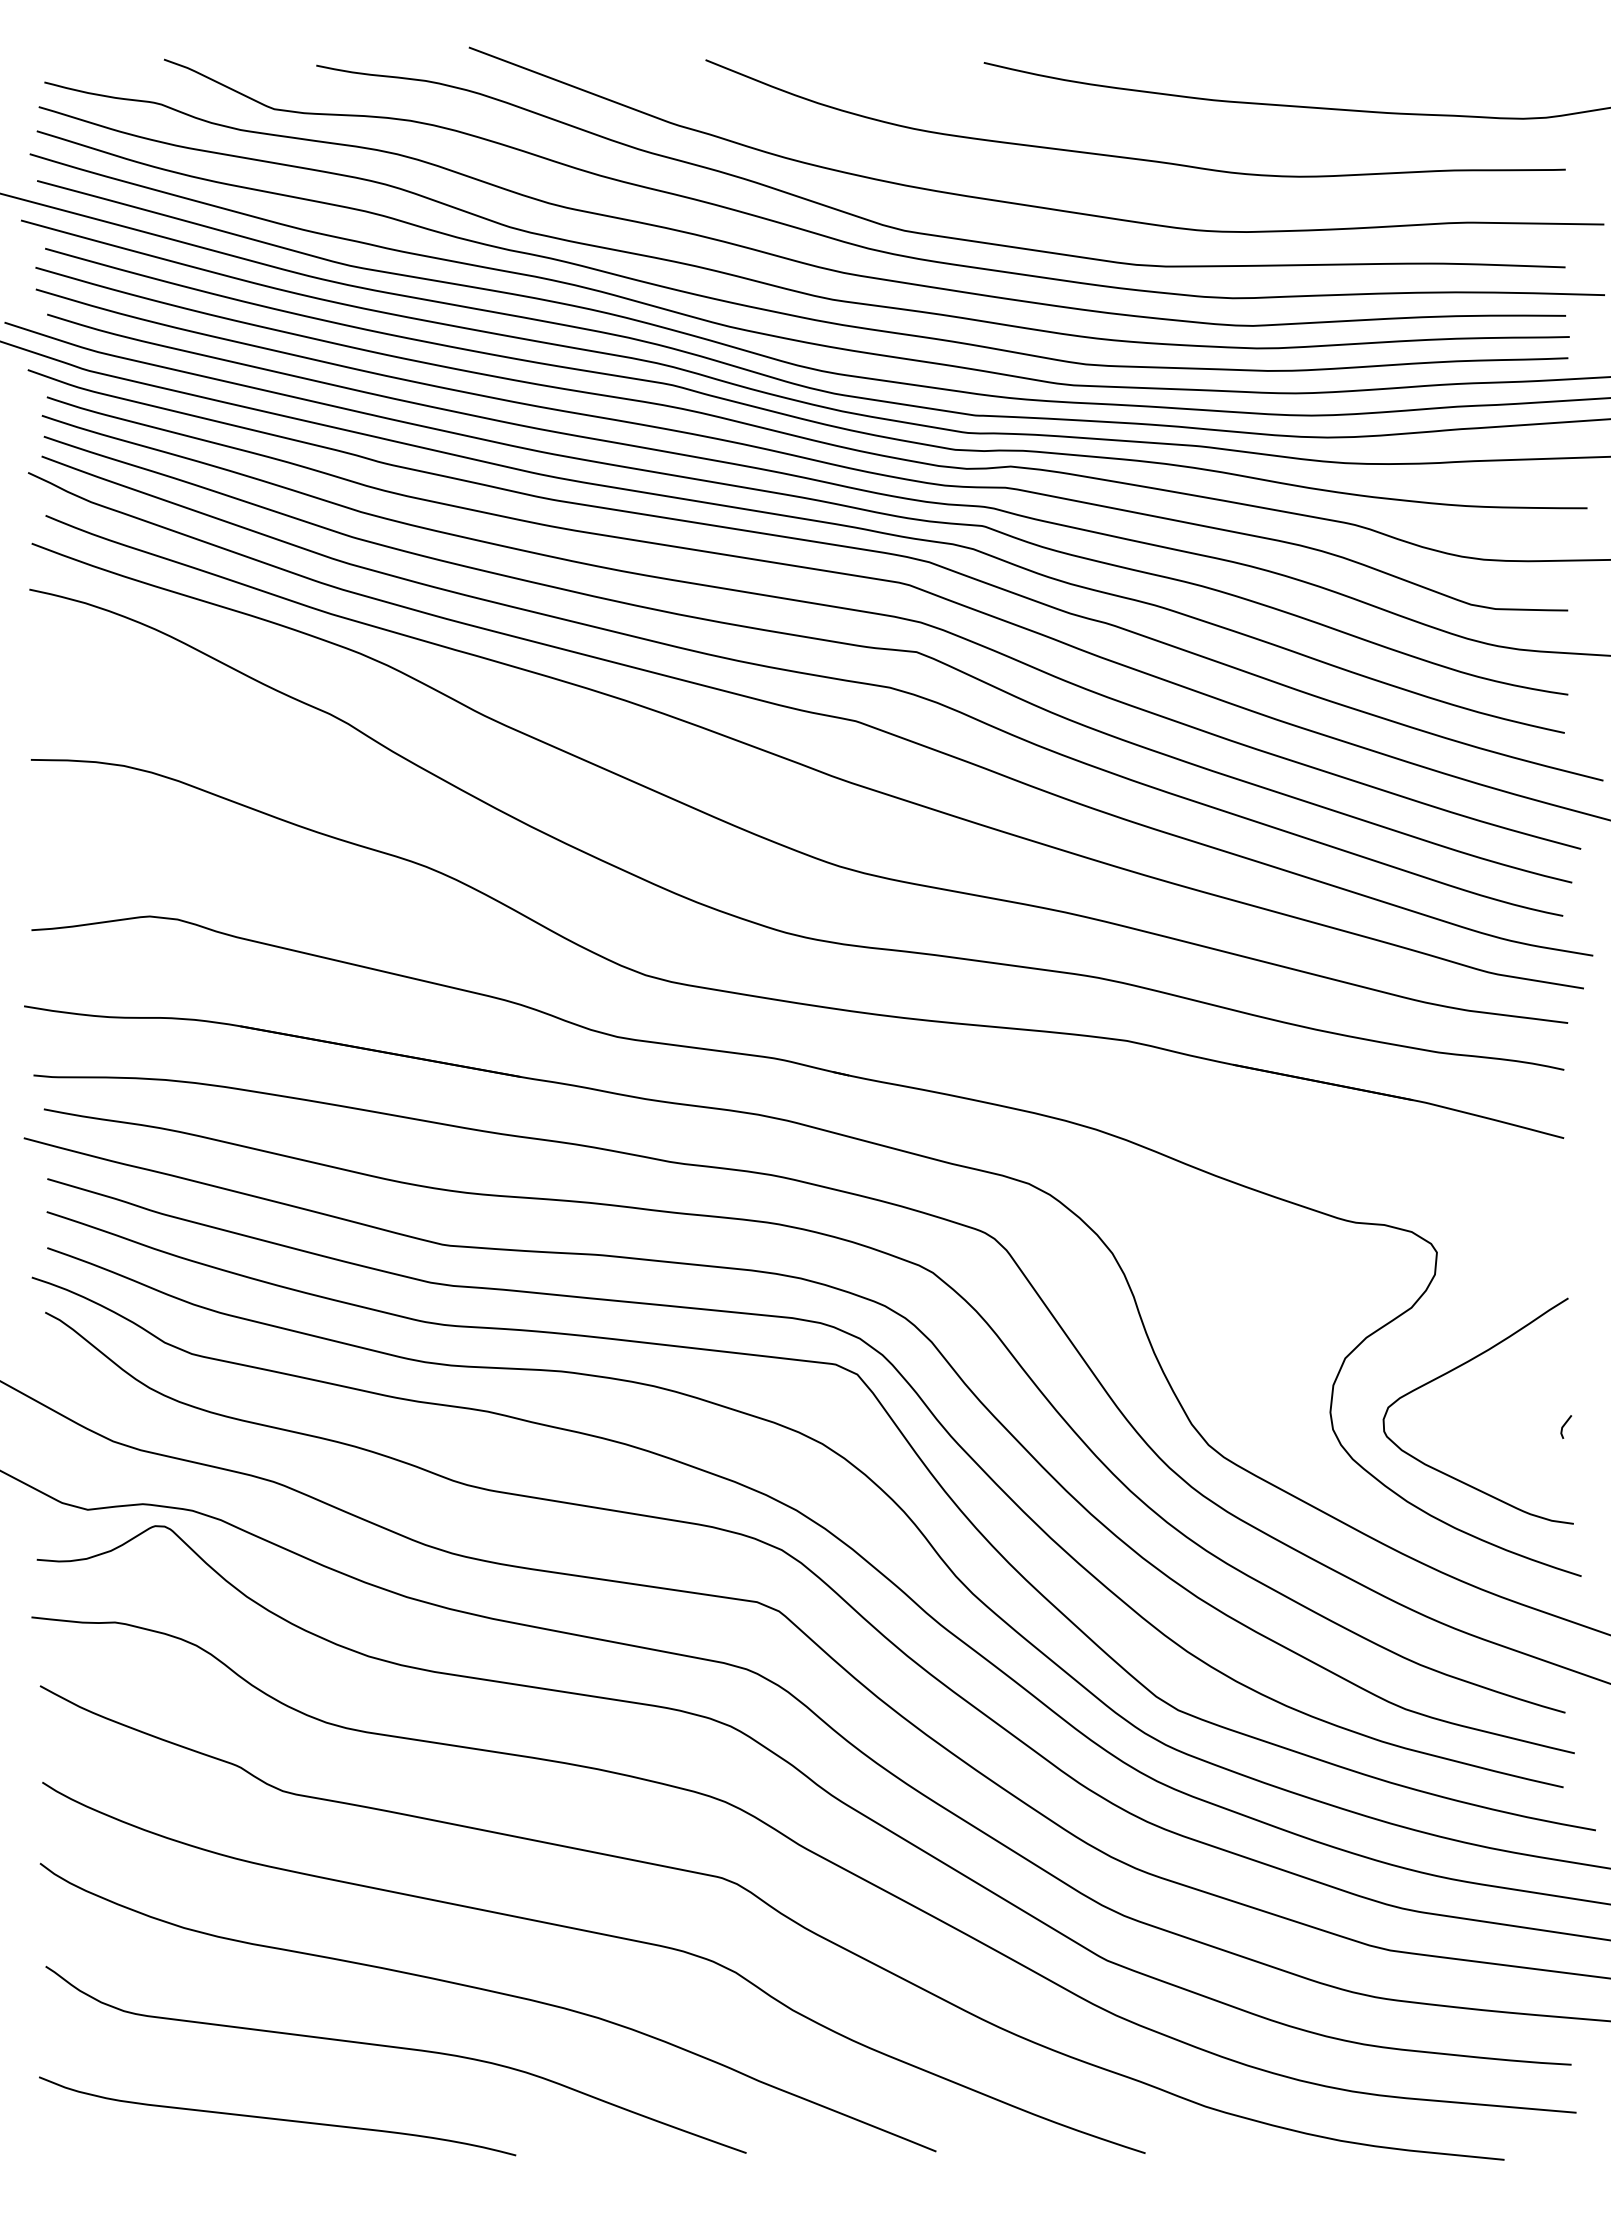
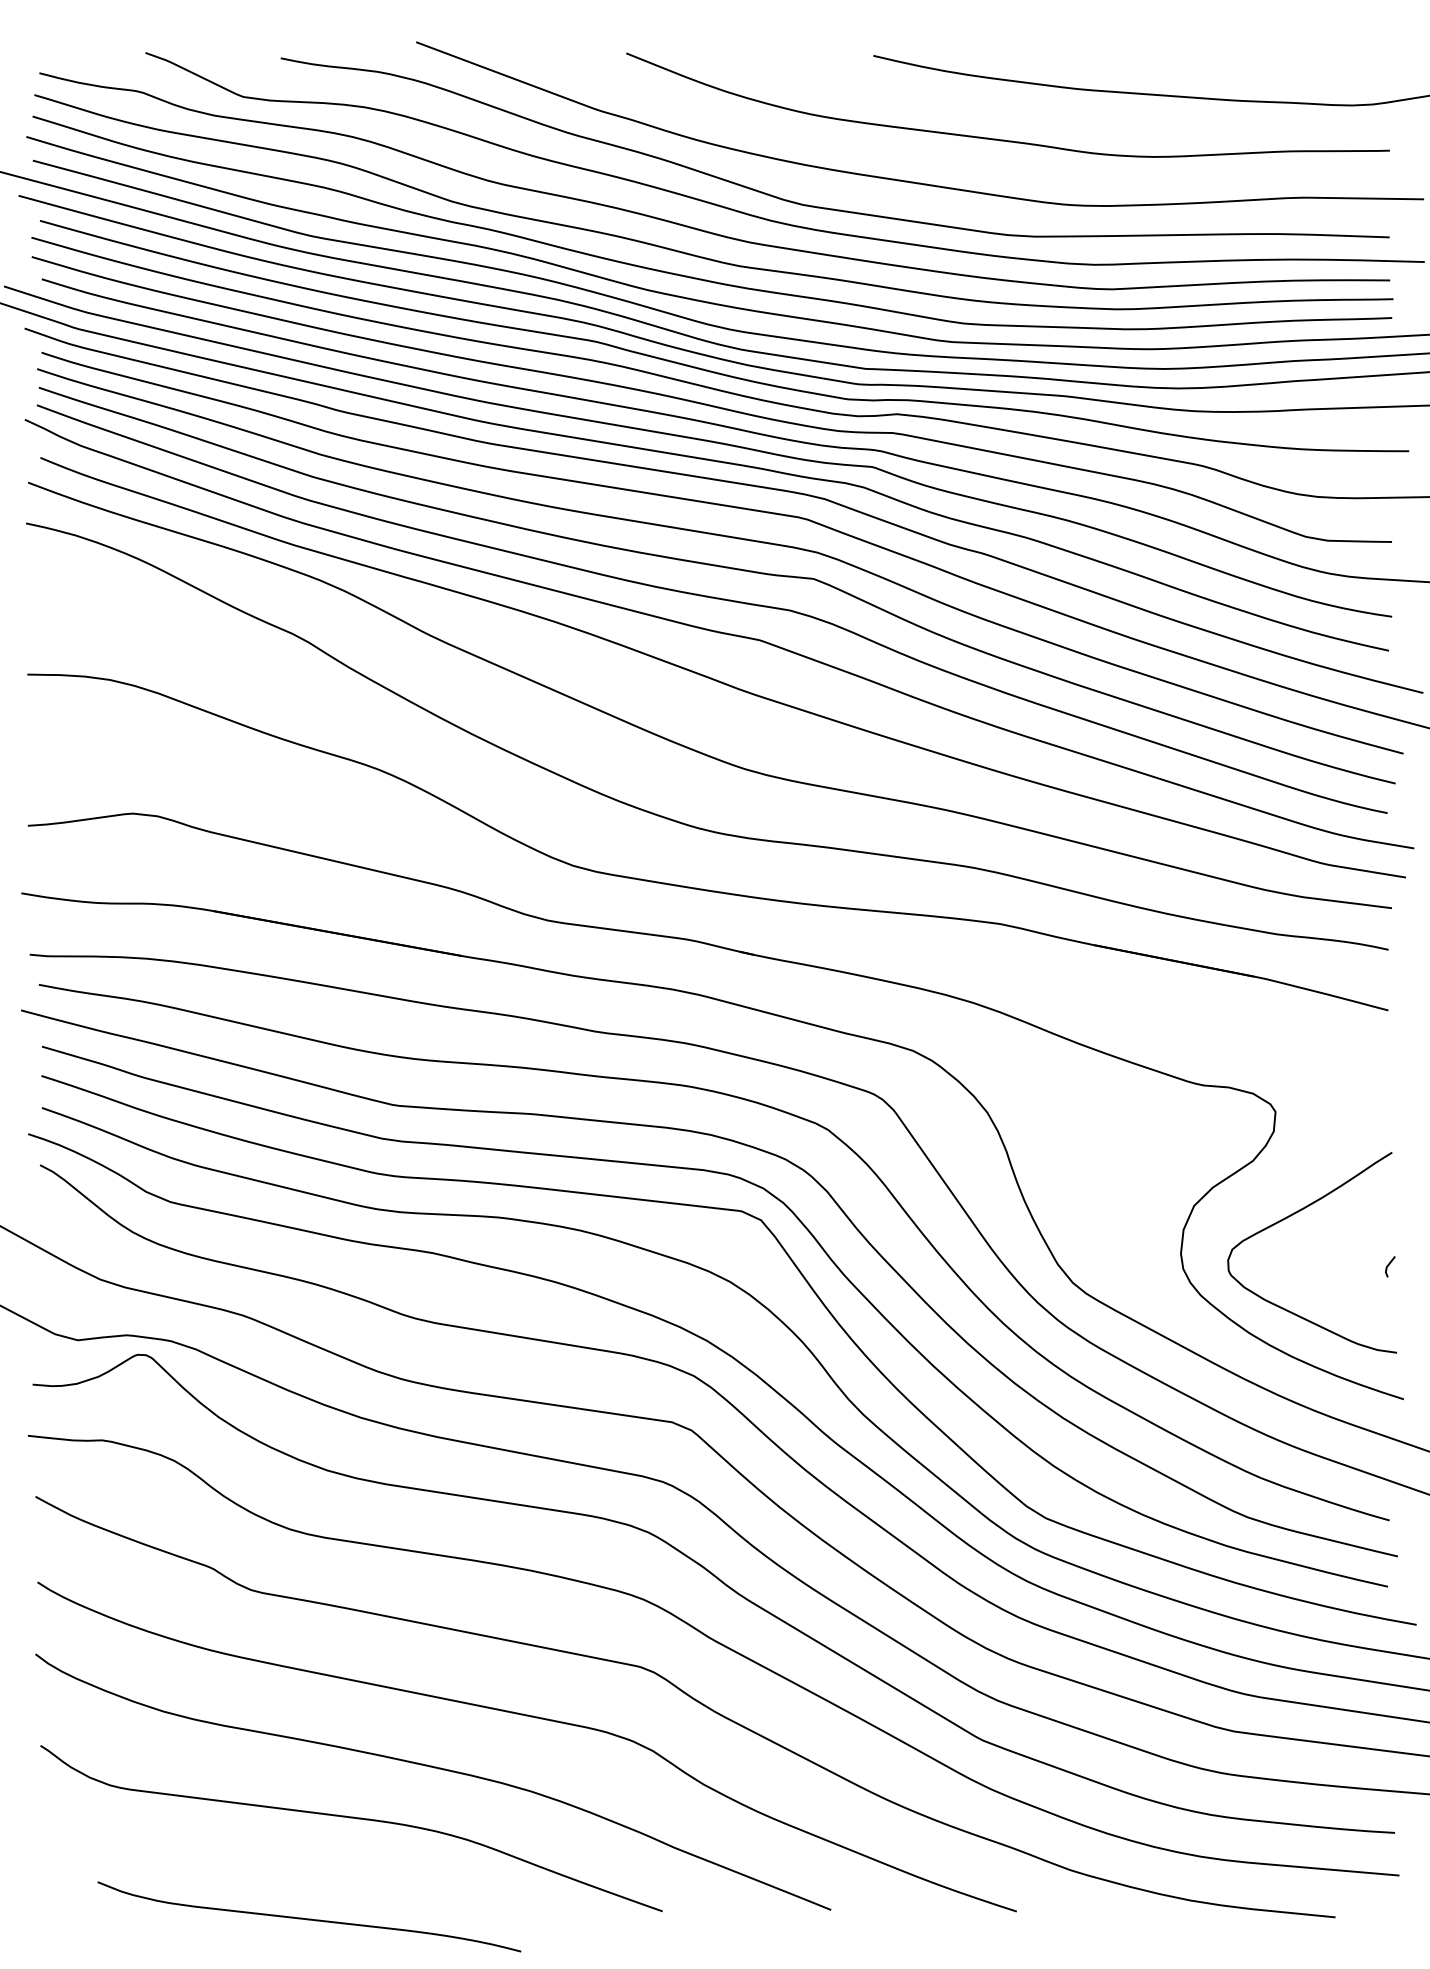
curve: (277, 2118) -> (309, 1918), moved

